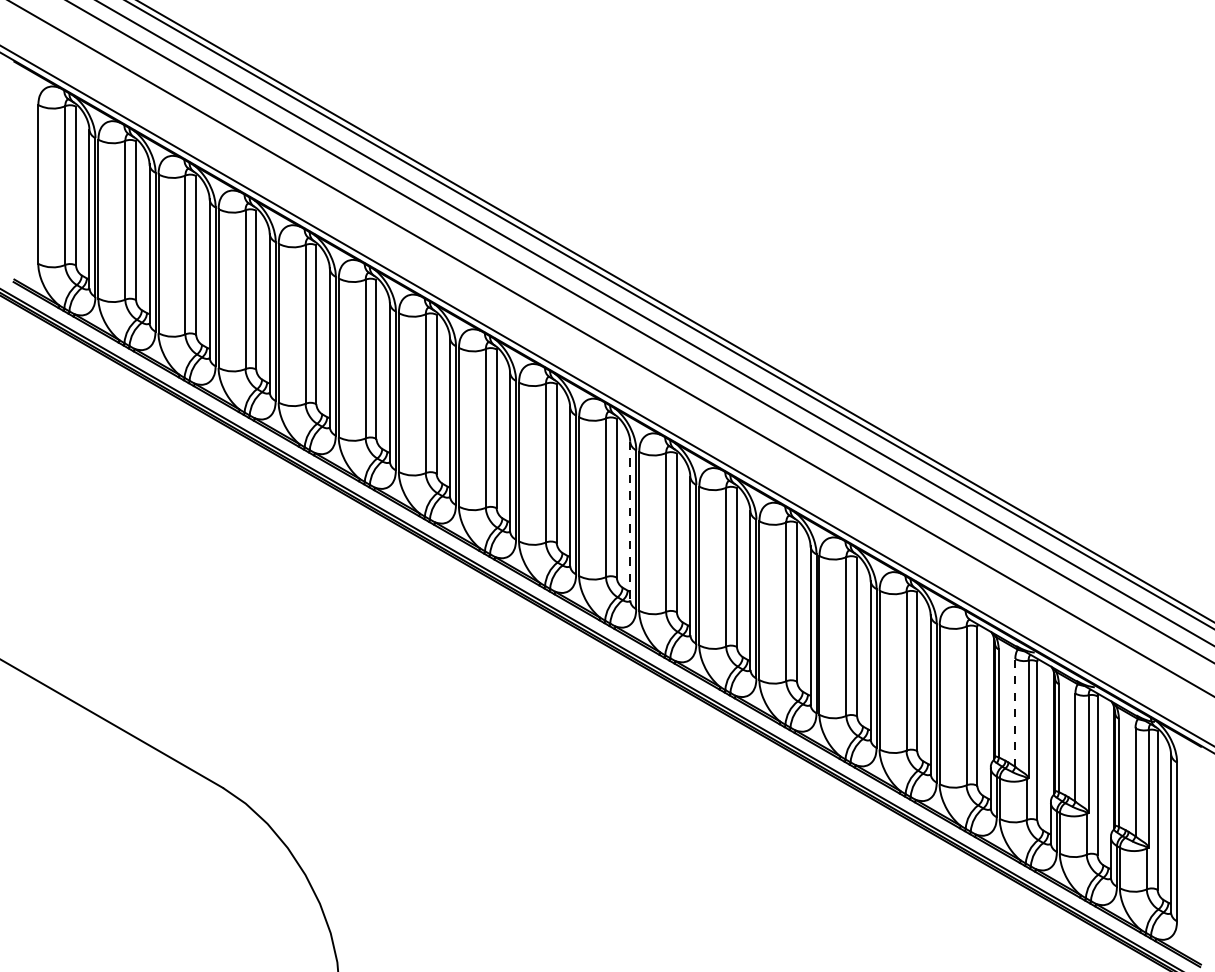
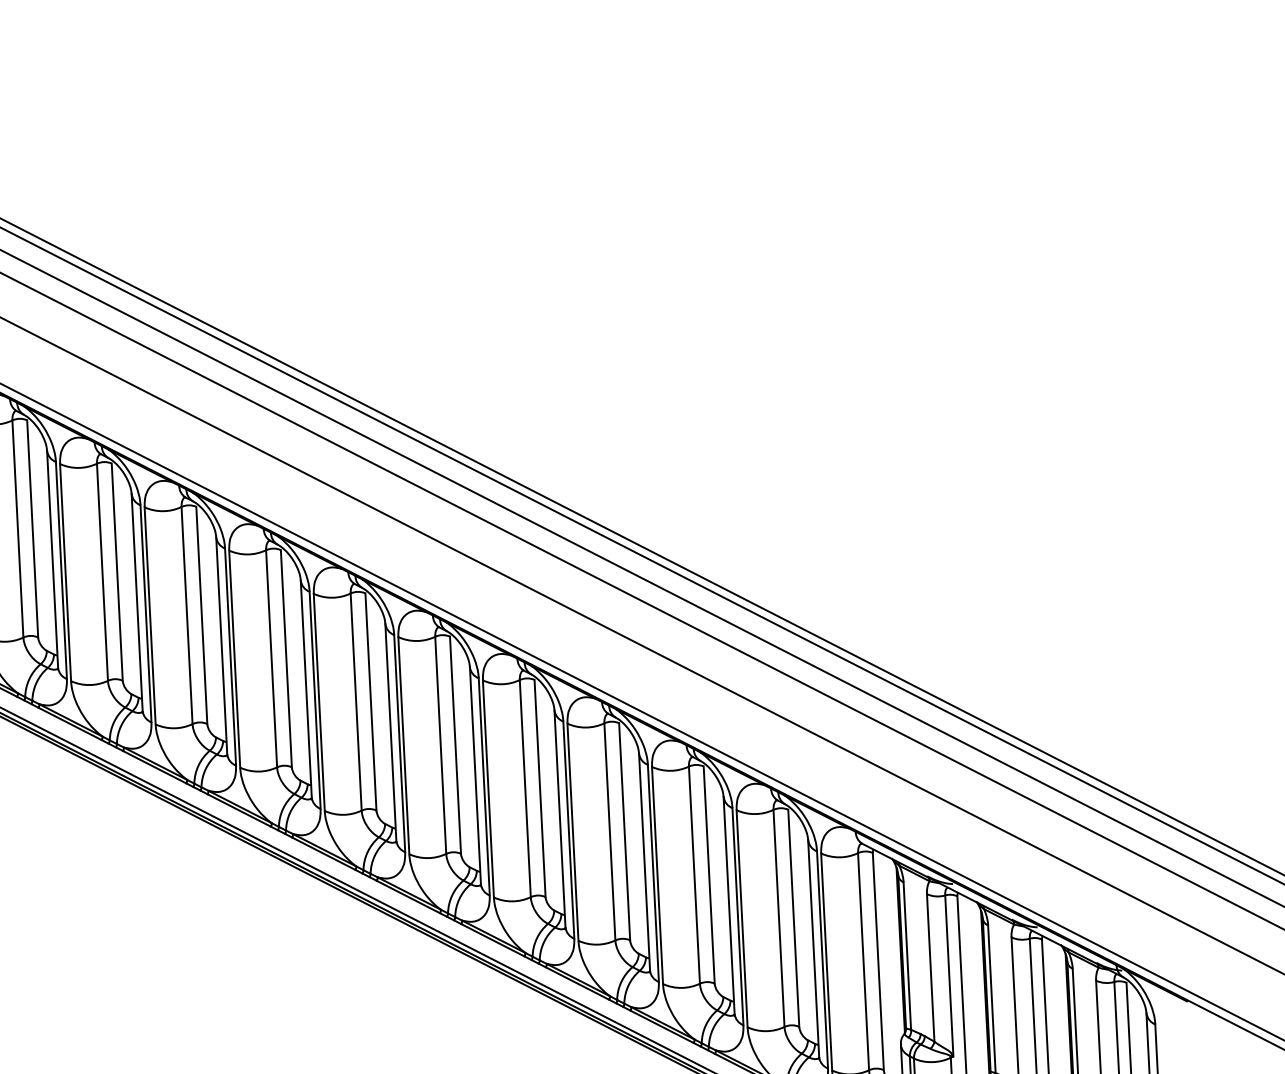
line: (630, 521) -> (391, 732), dashed -> solid
line: (1015, 712) -> (930, 967), dashed -> solid

